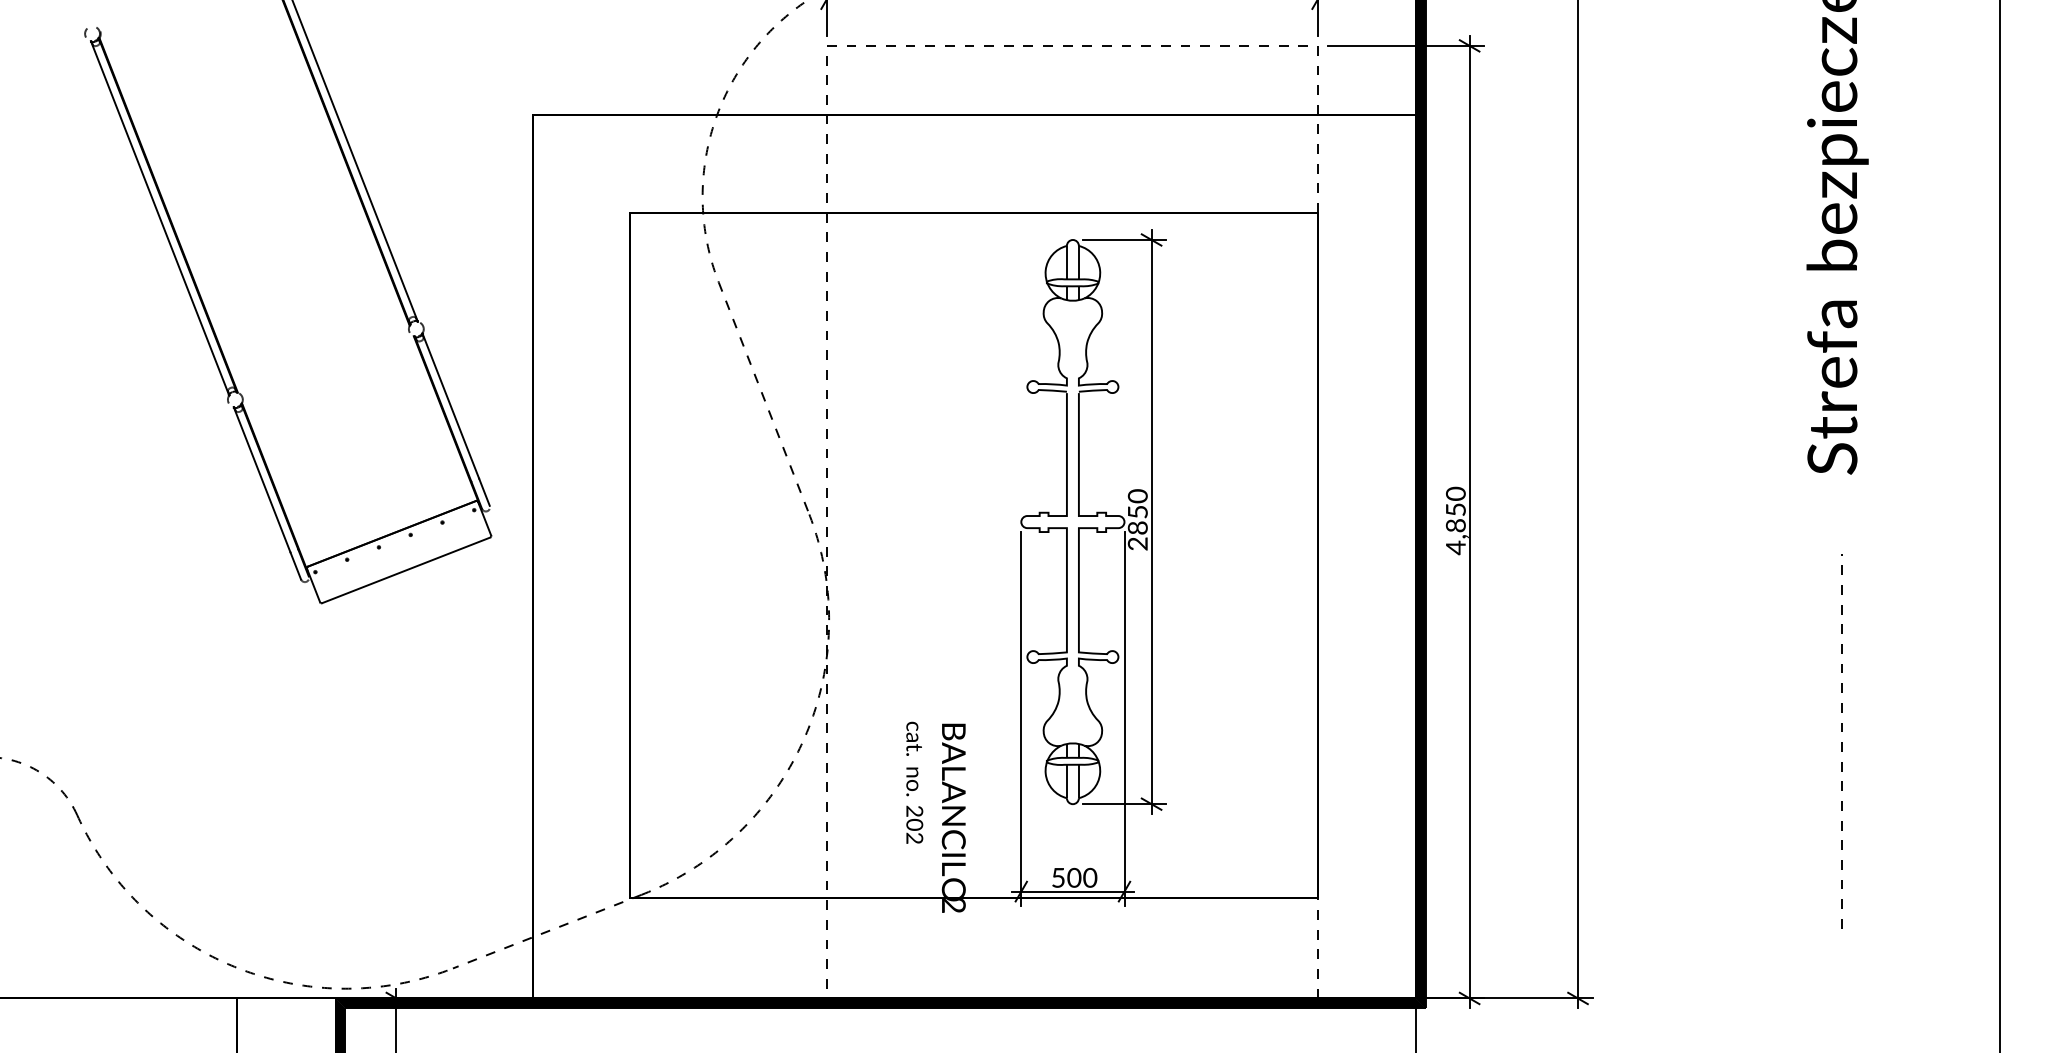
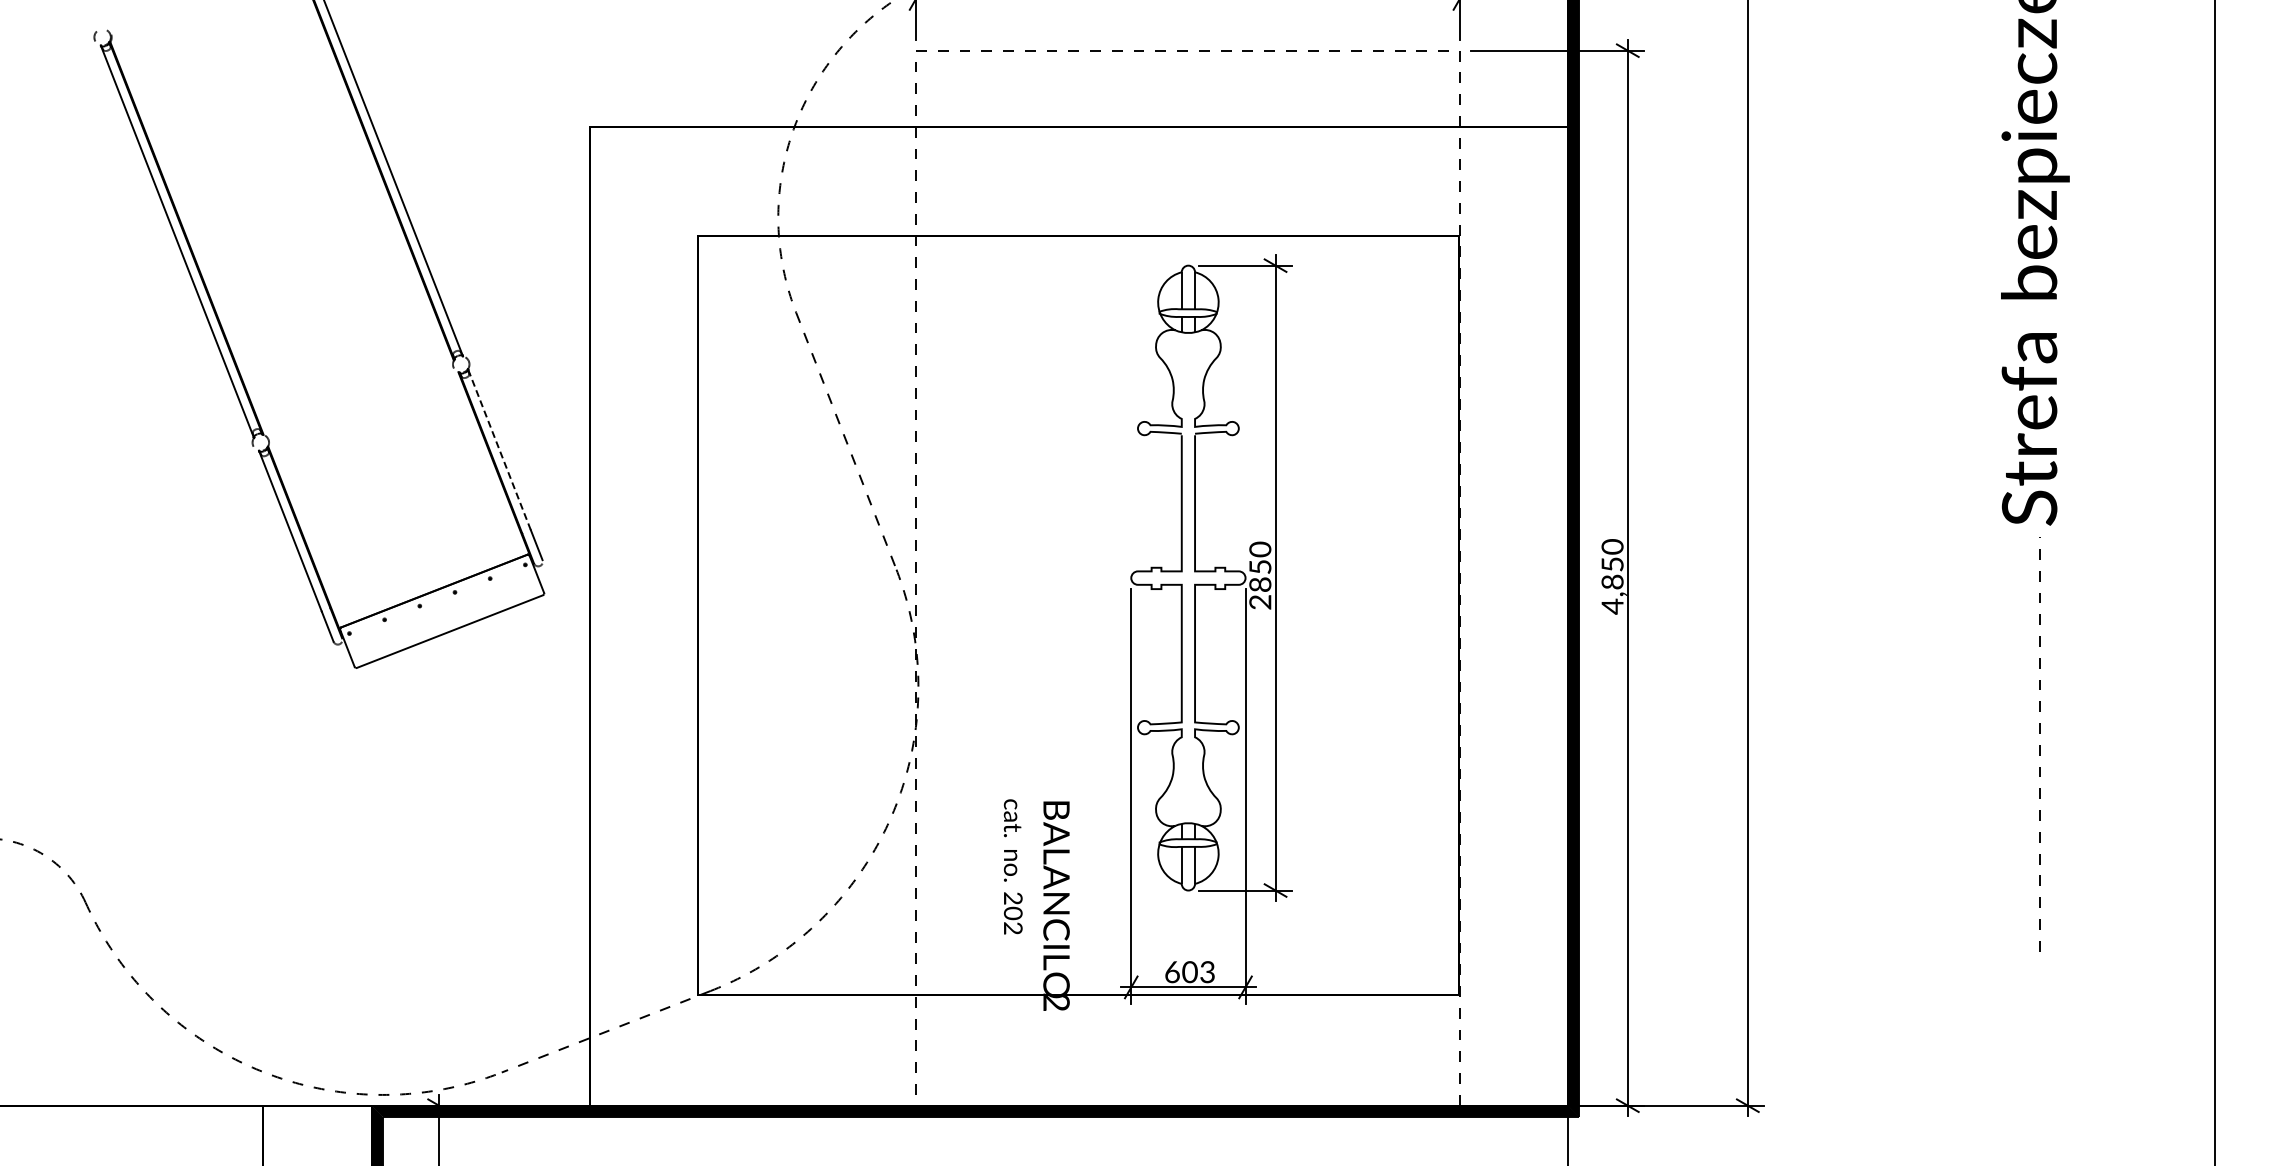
line: (450, 406) -> (499, 450), solid -> dashed
line: (1841, 742) -> (2039, 745), moved
text: (1074, 878) -> (1190, 972), 500 -> 603

